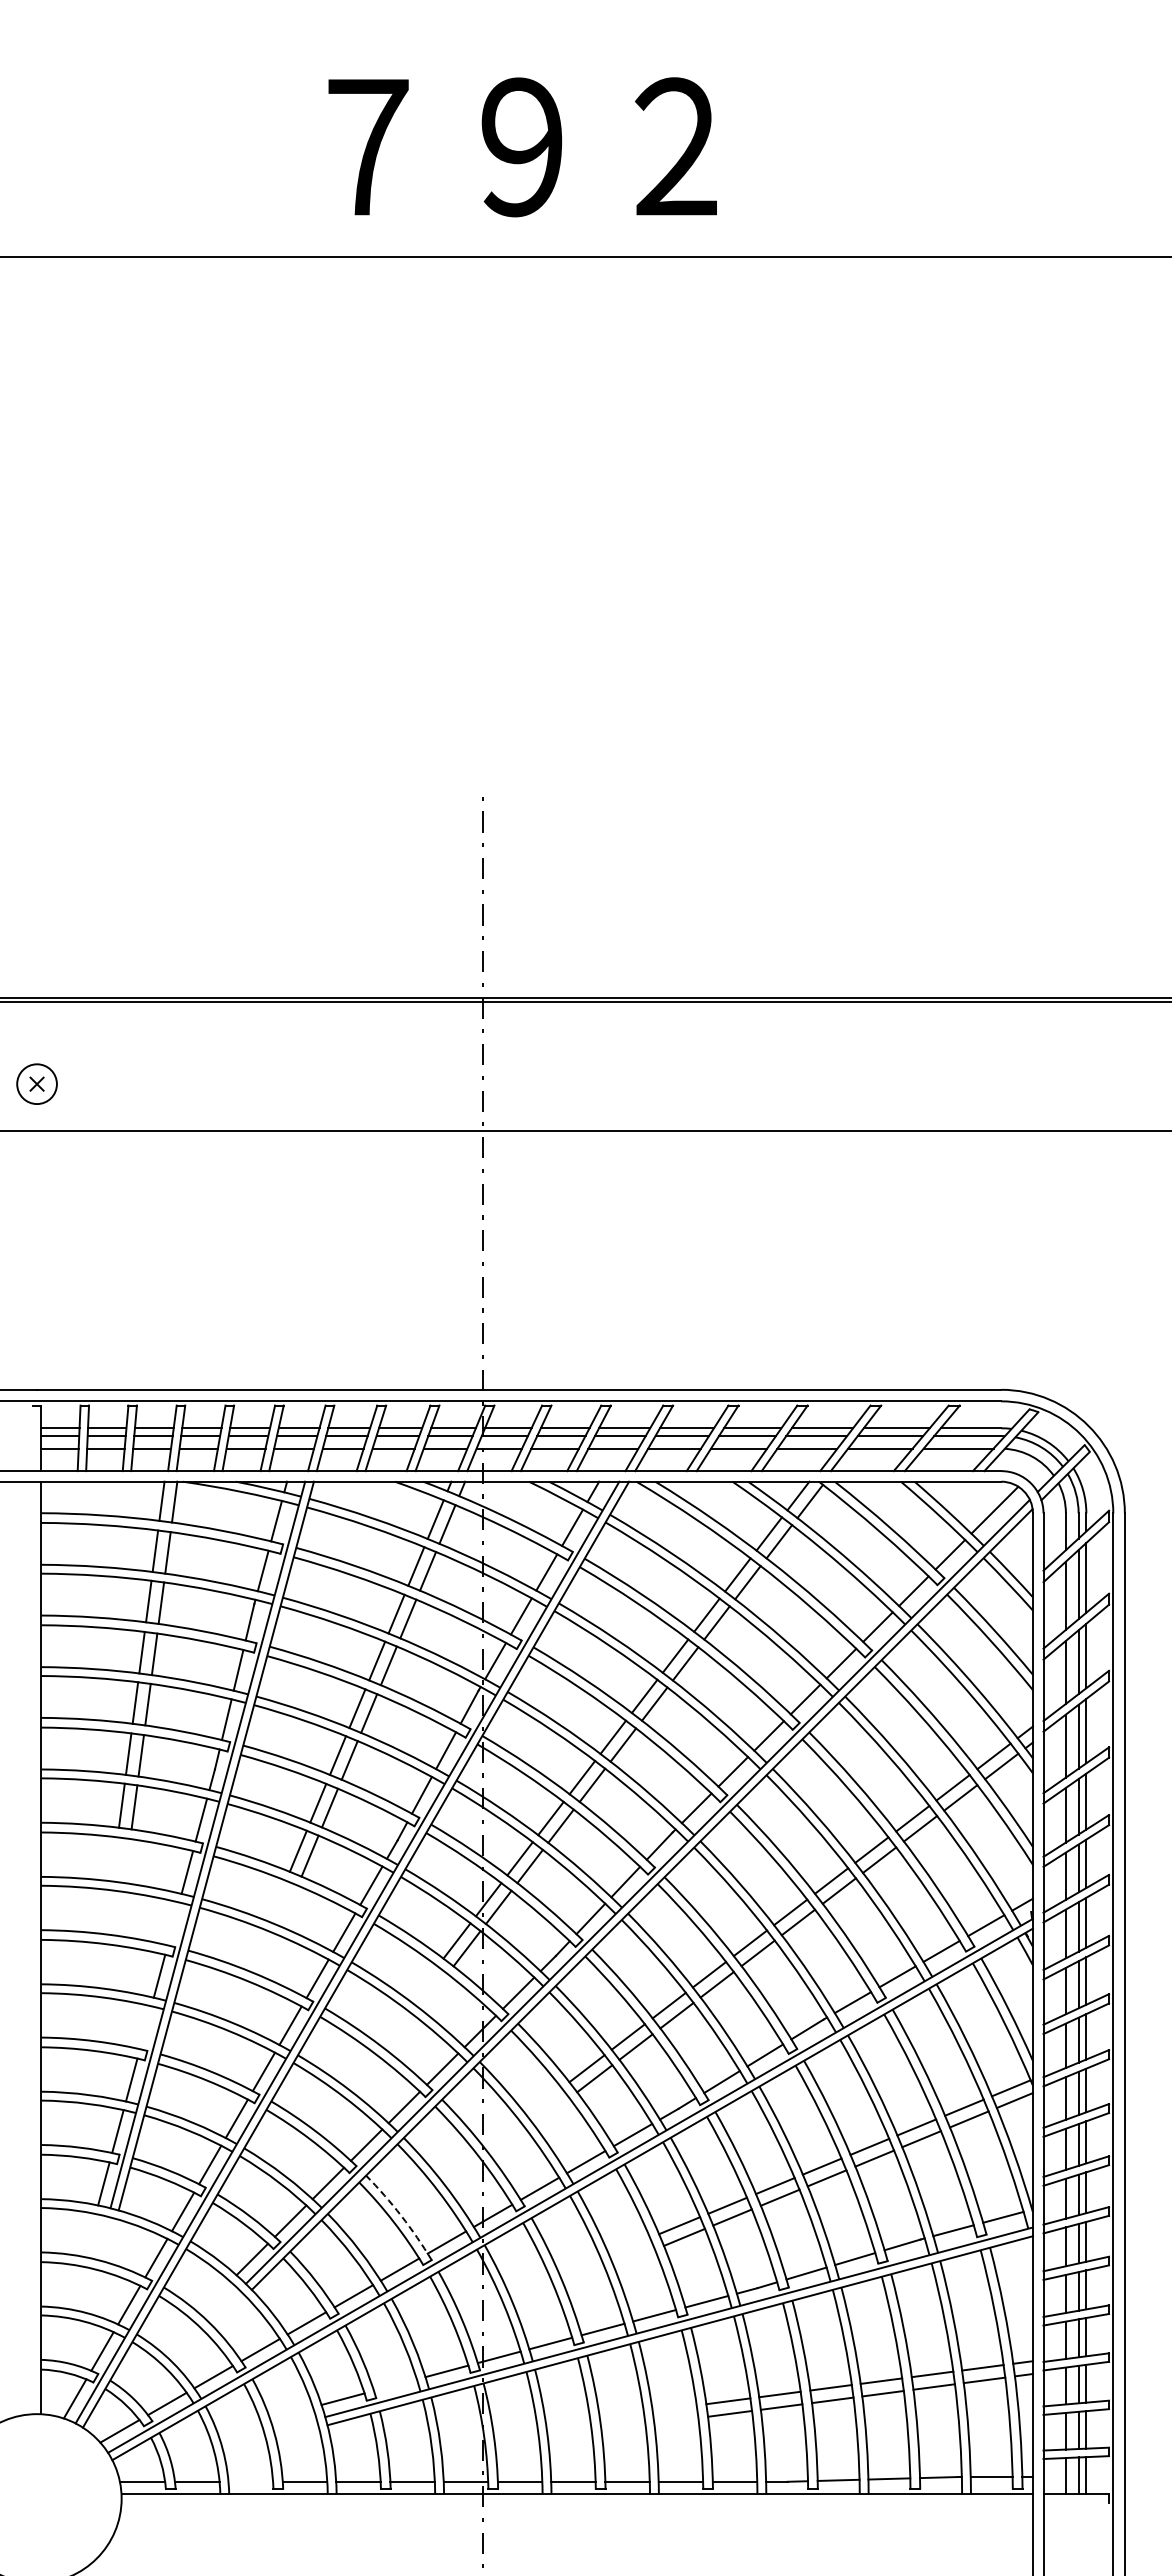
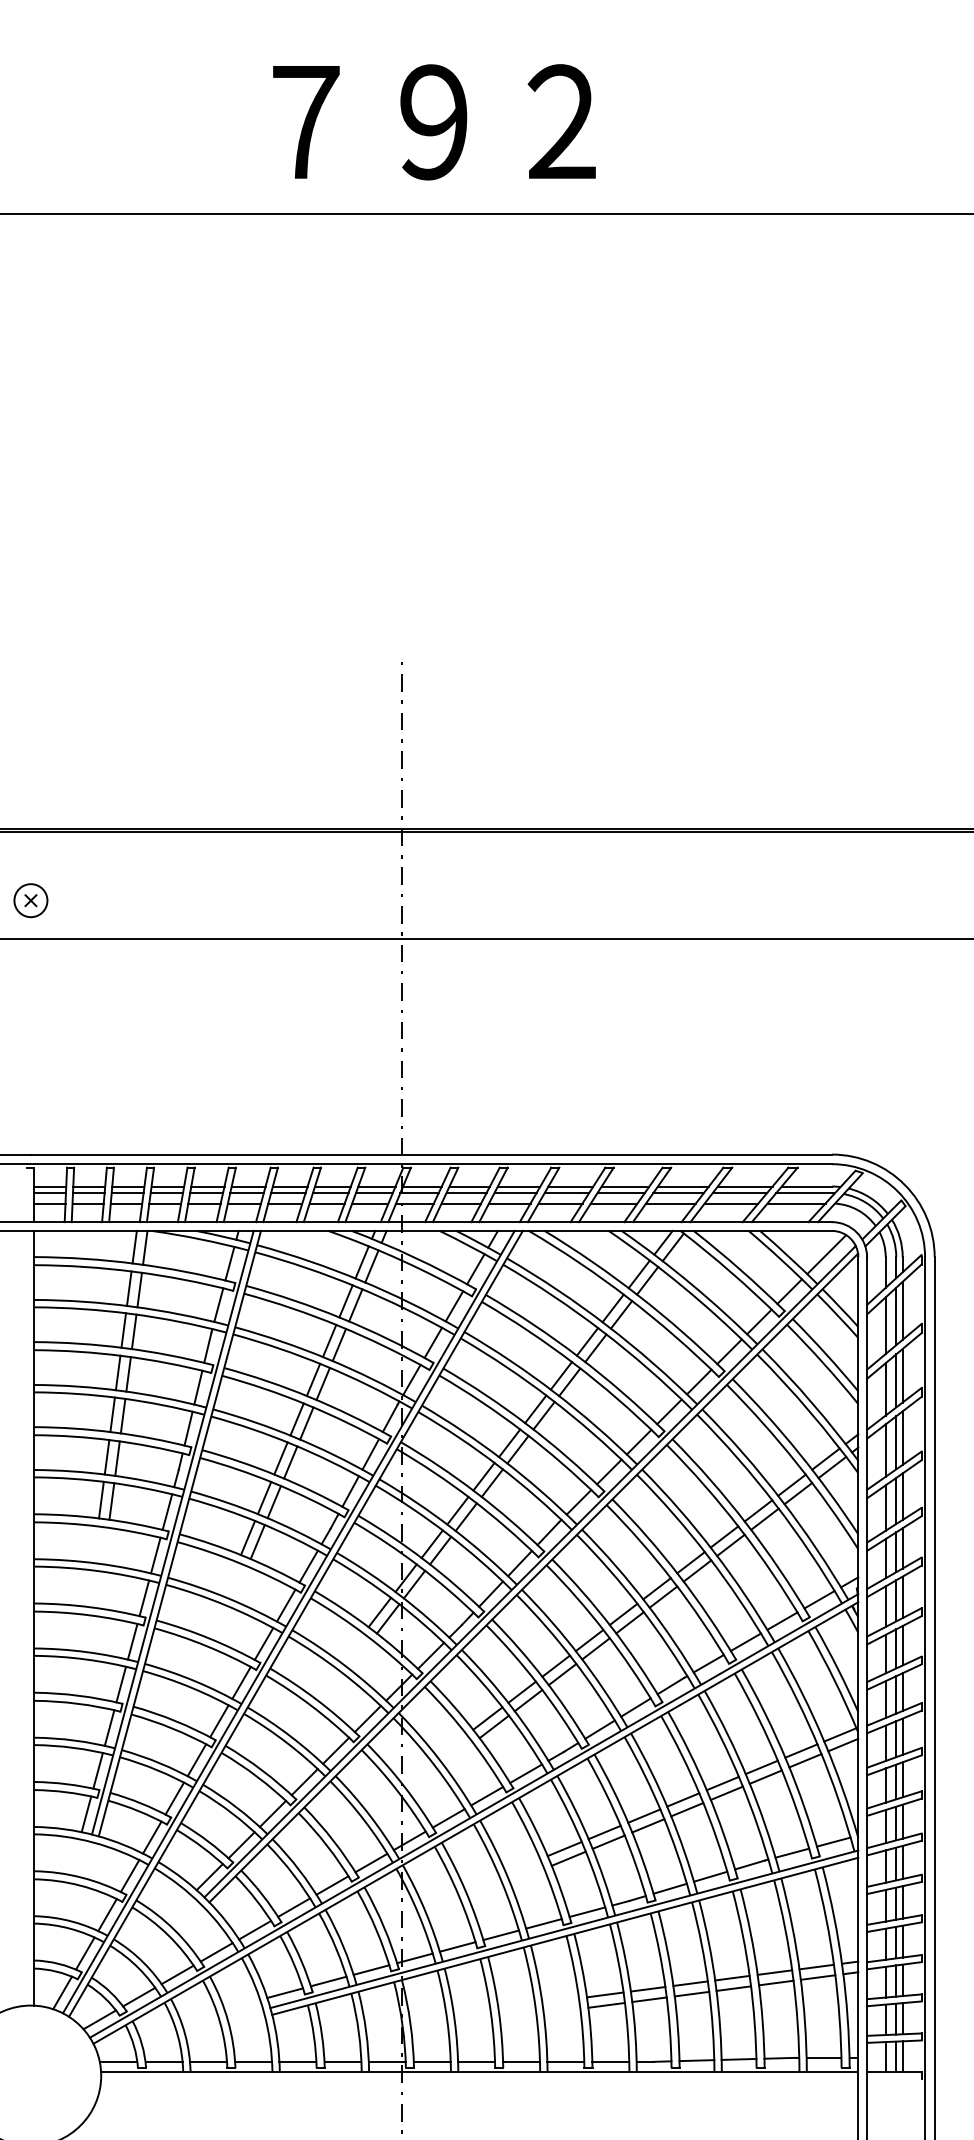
line: (173, 1923) -> (144, 1597), added
line: (145, 2027) -> (121, 1684), added
arc: (401, 2215) -> (333, 1840), dashed -> solid
line: (394, 2384) -> (327, 1980), added
line: (250, 2481) -> (208, 2061), added

